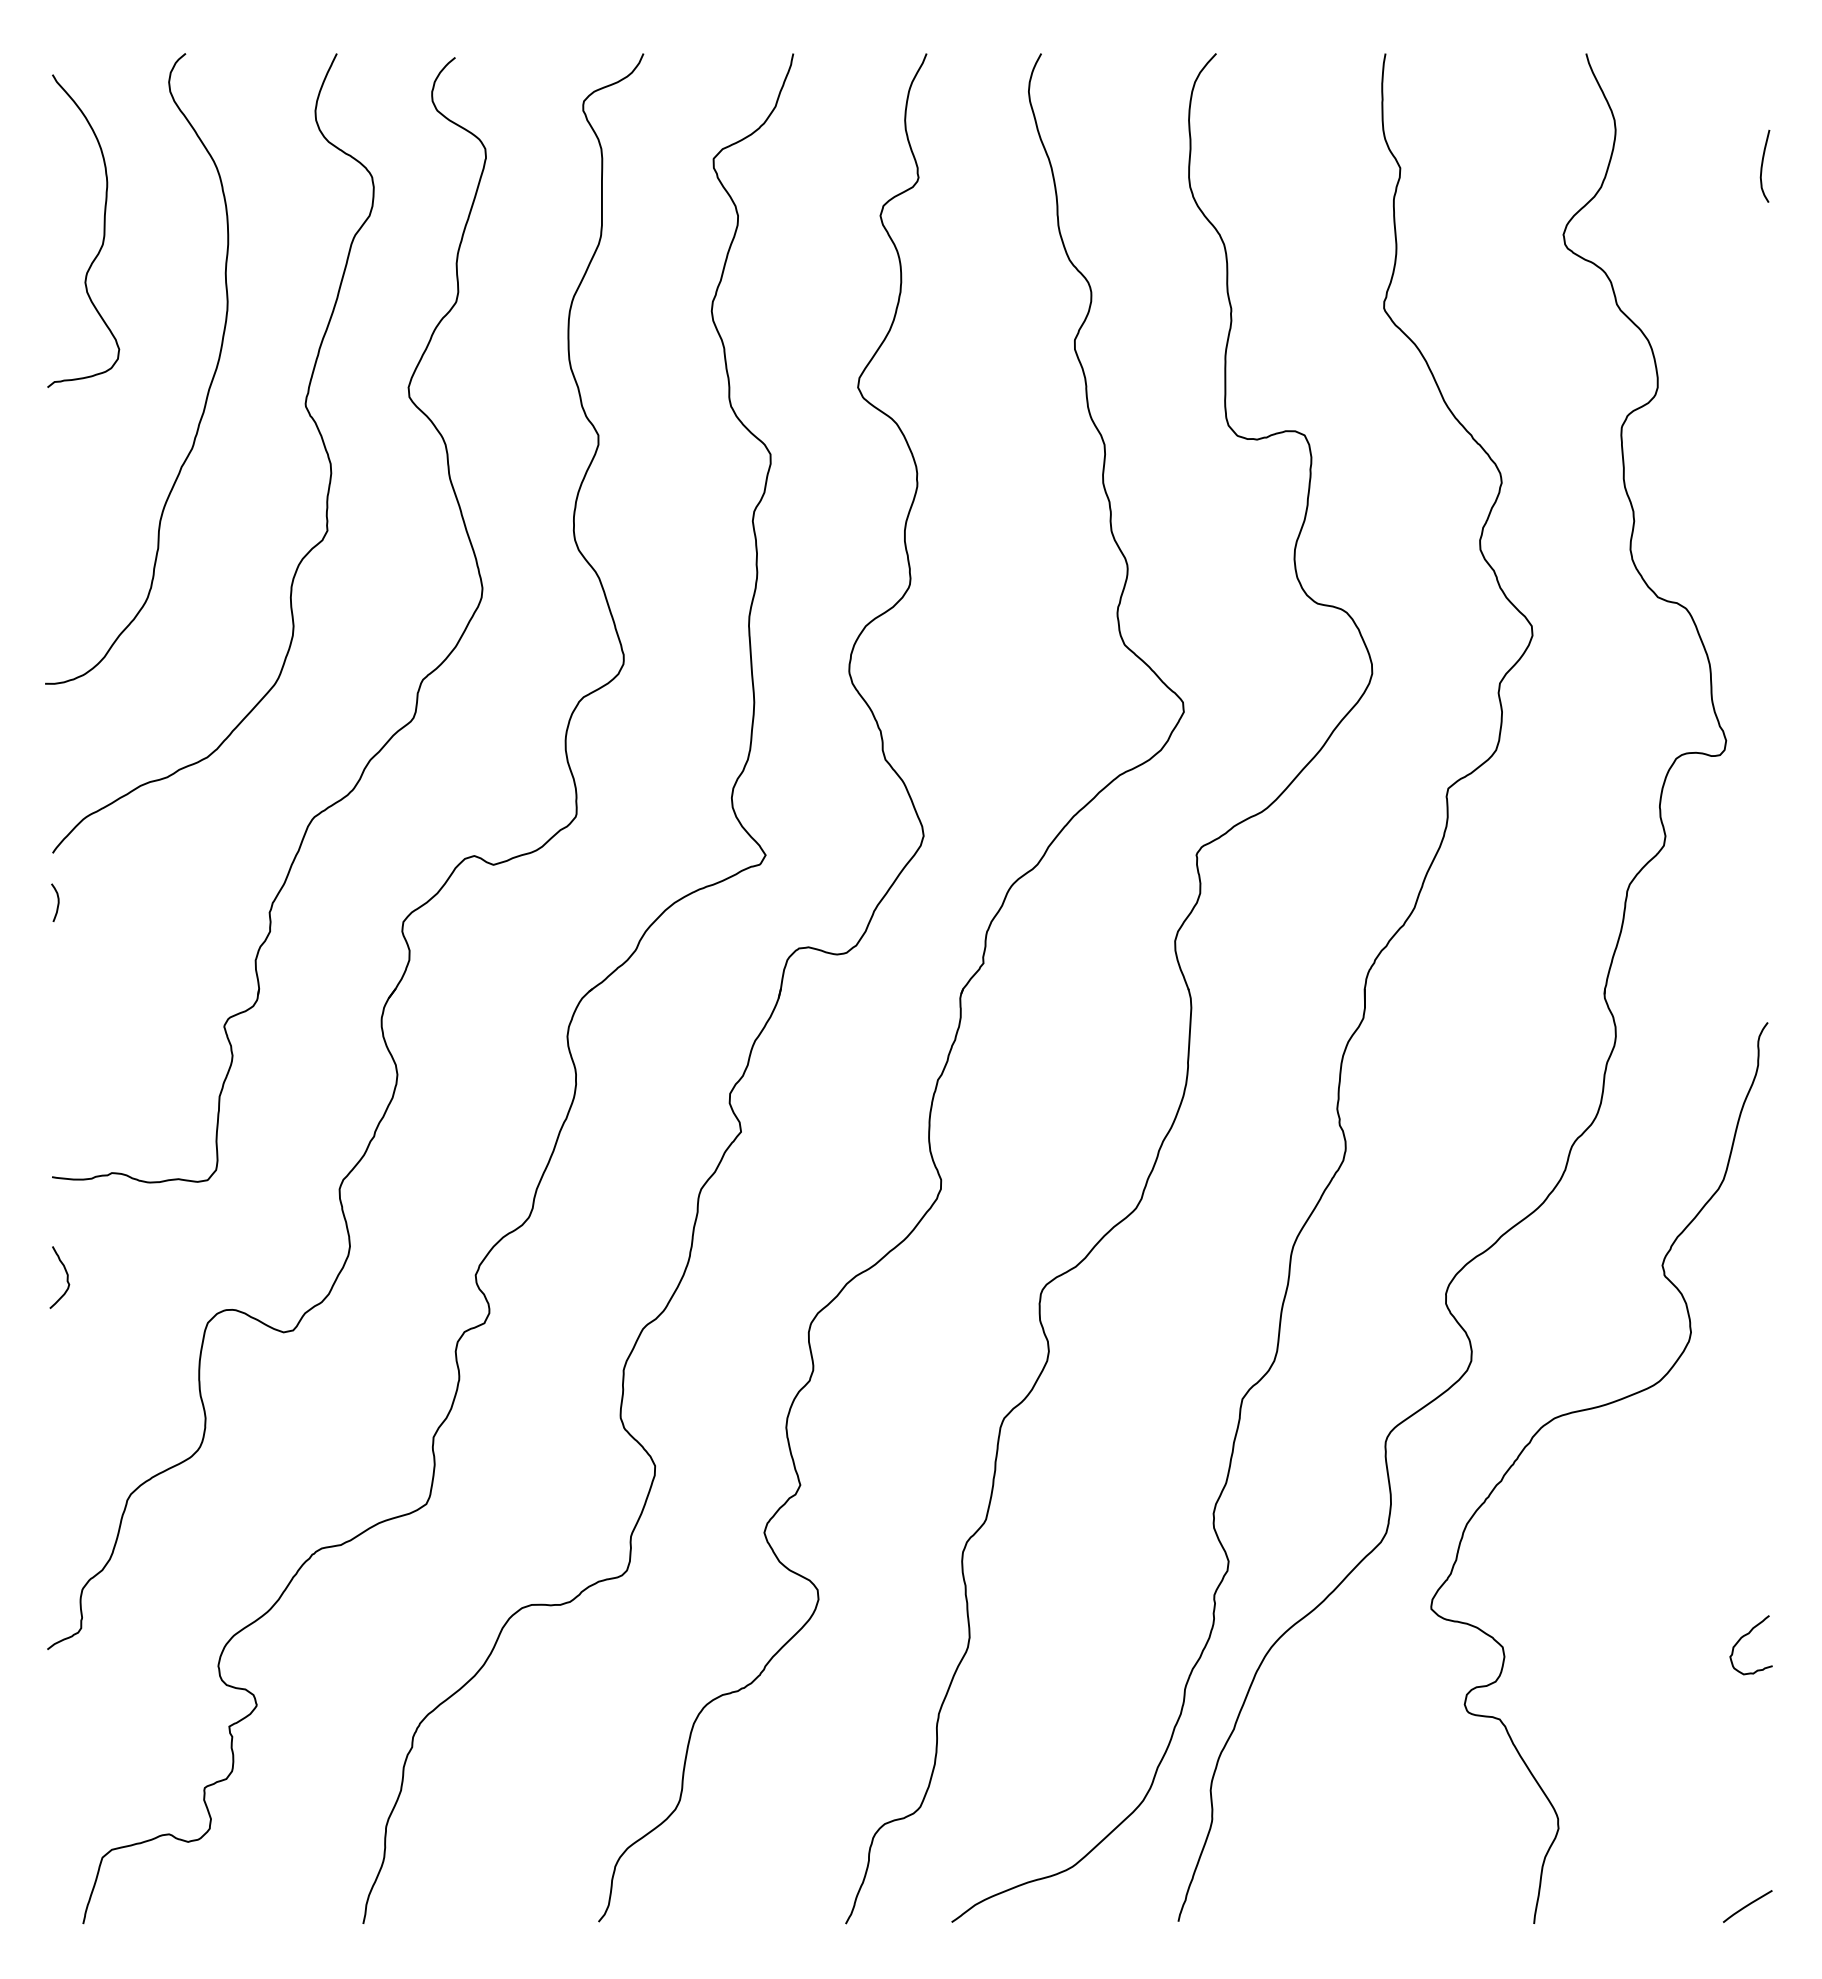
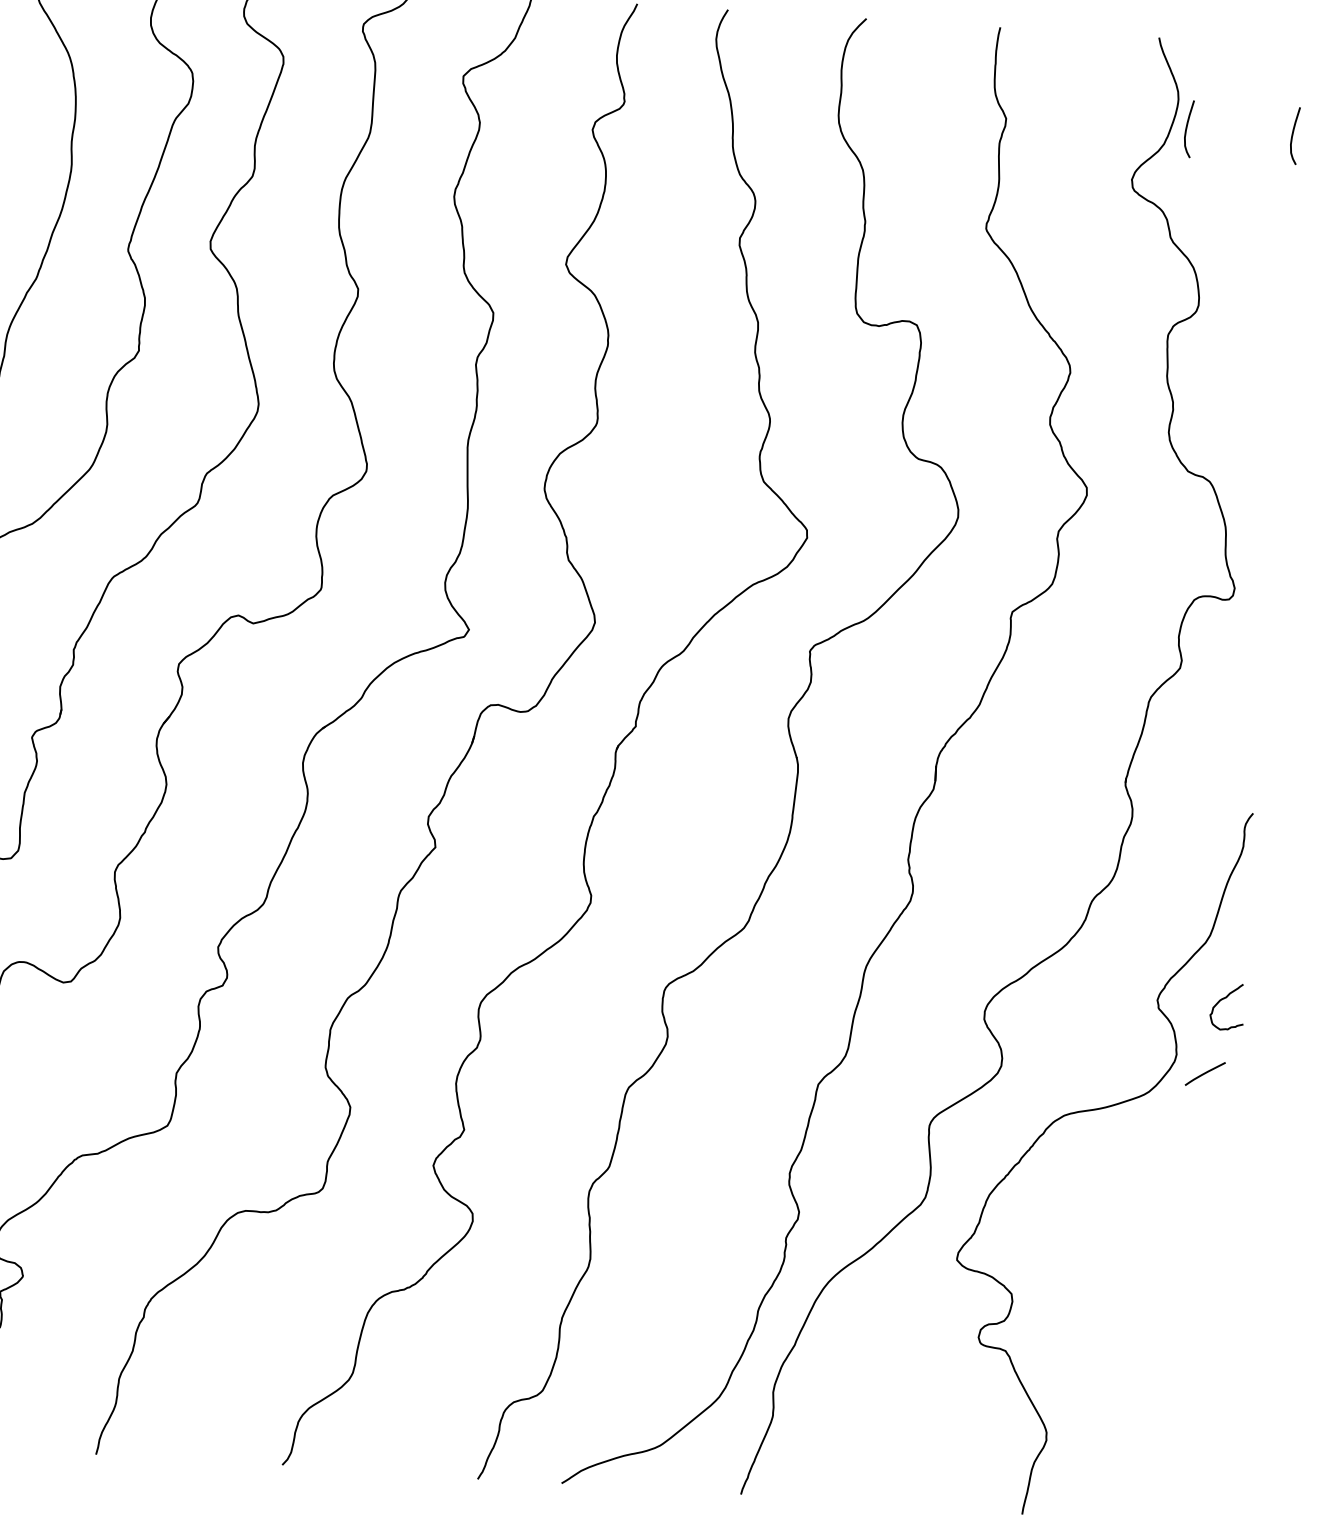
curve: (1628, 165) -> (1186, 128), added
curve: (1745, 1636) -> (1223, 999), moved
curve: (1747, 1906) -> (1205, 1073), moved

